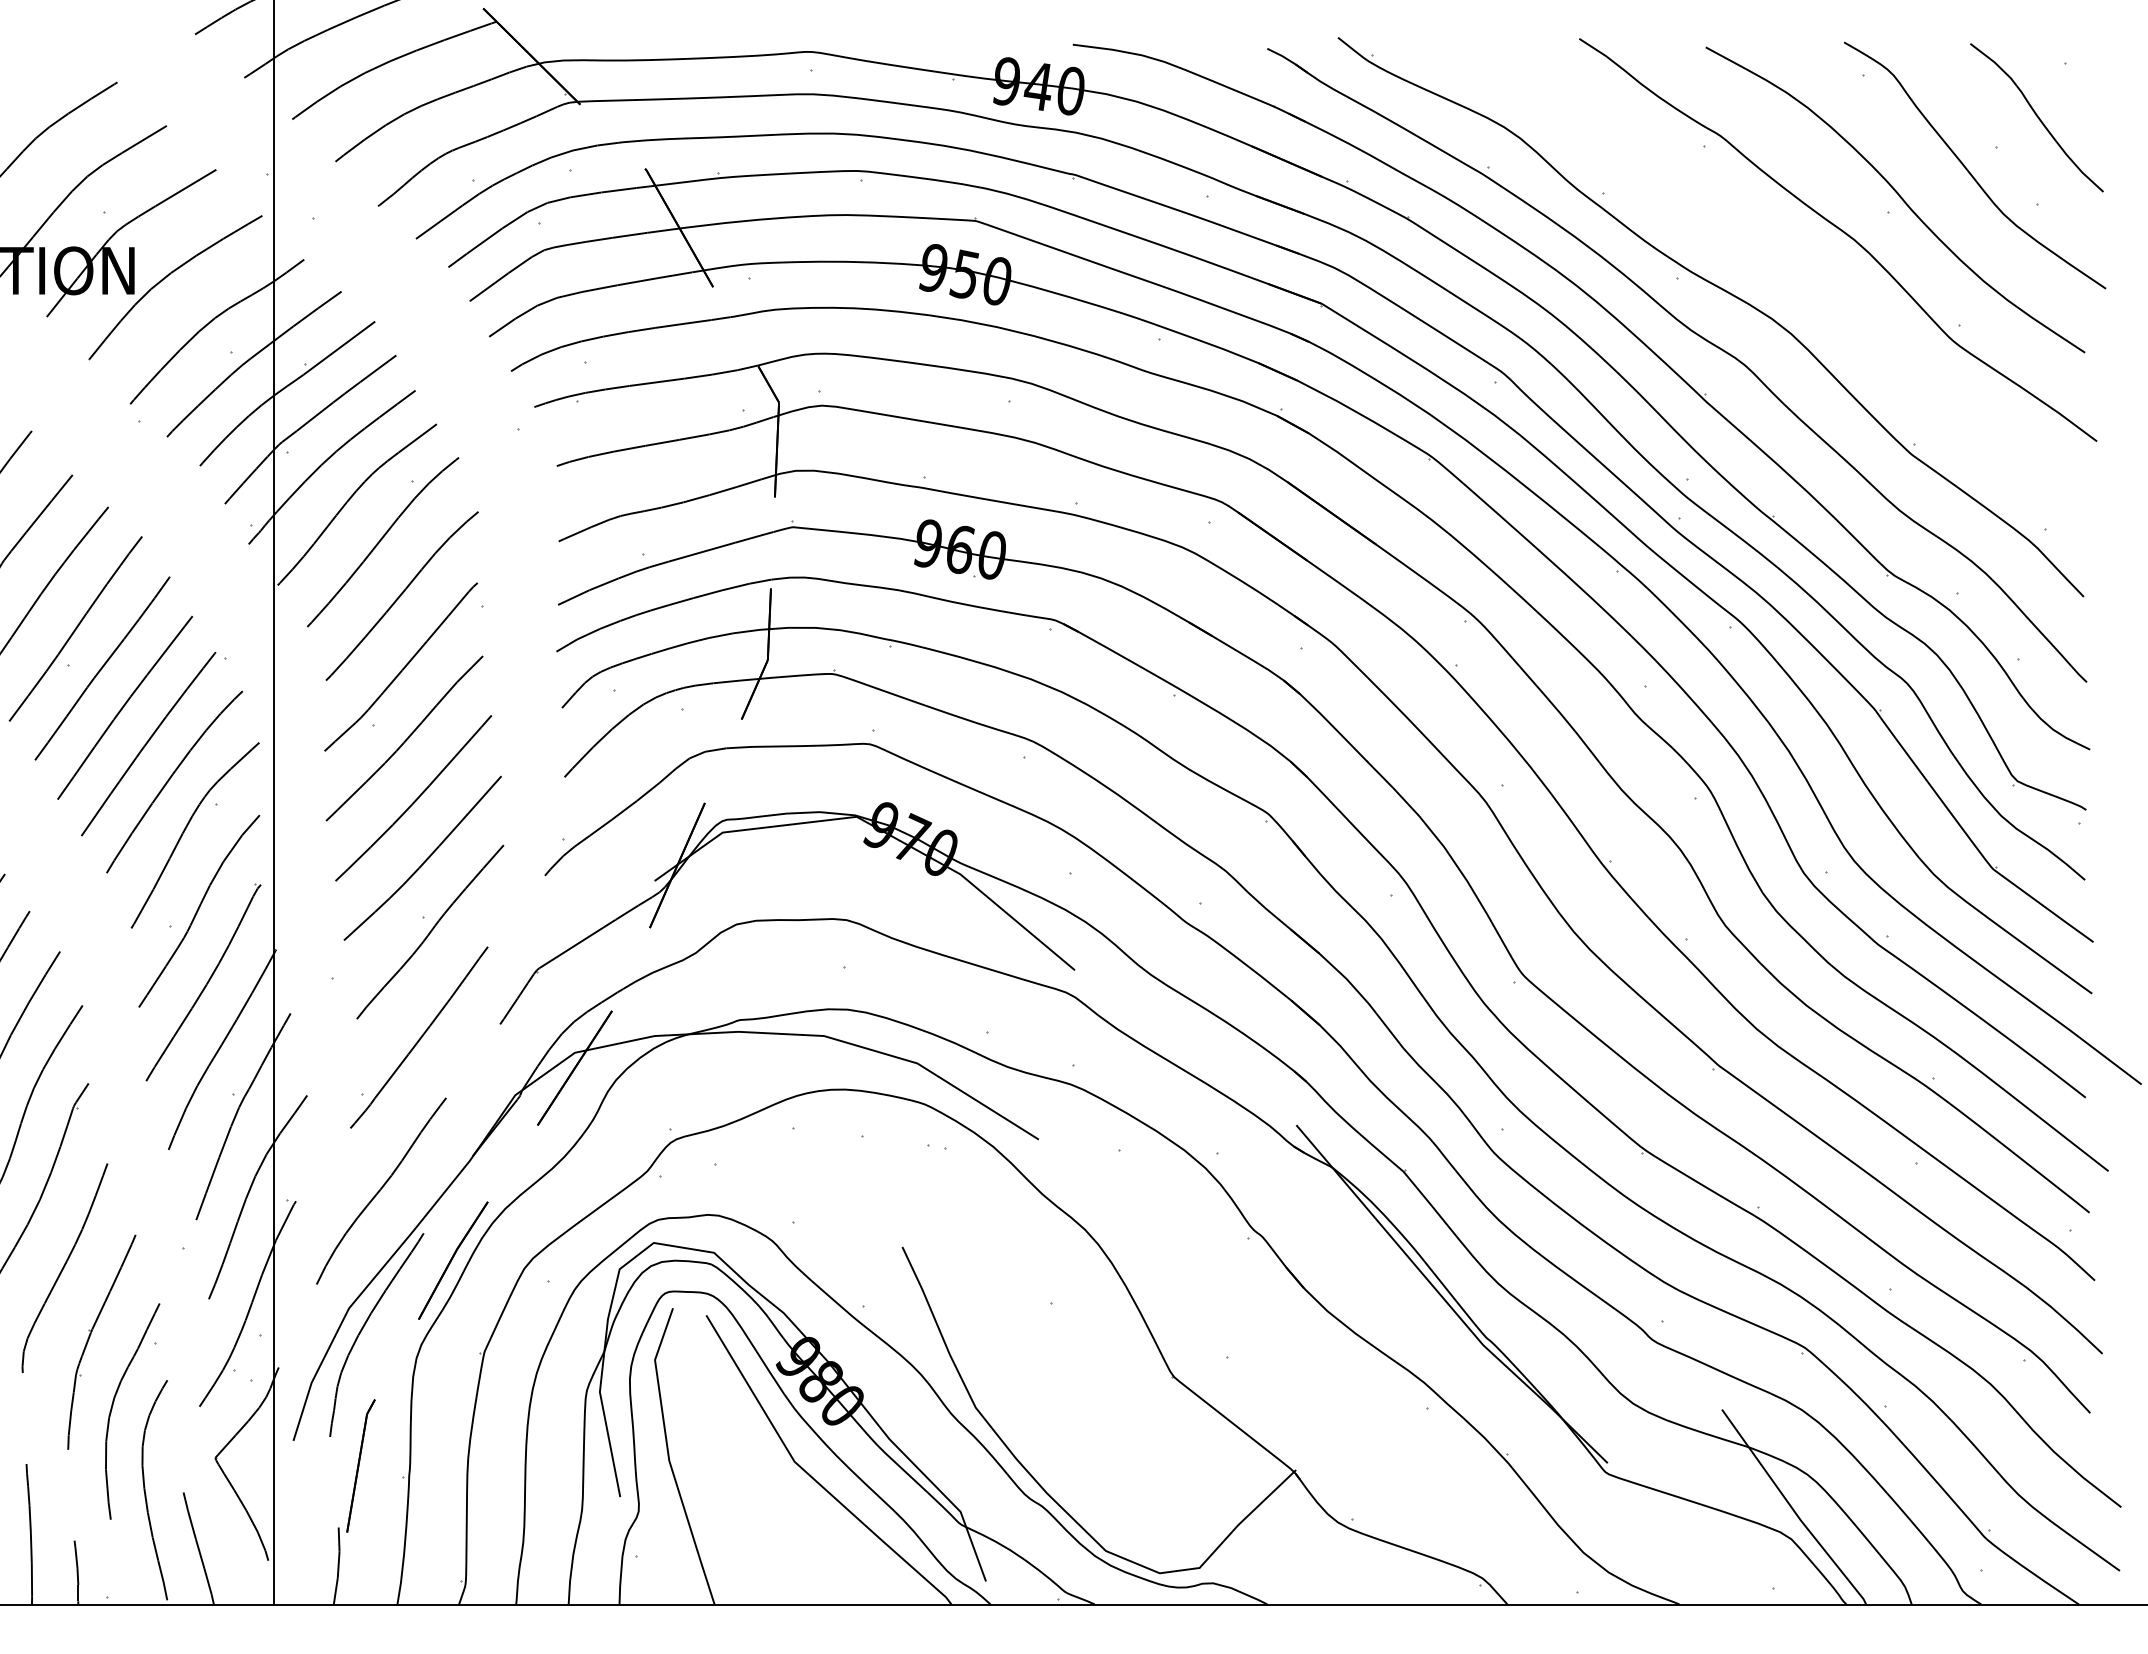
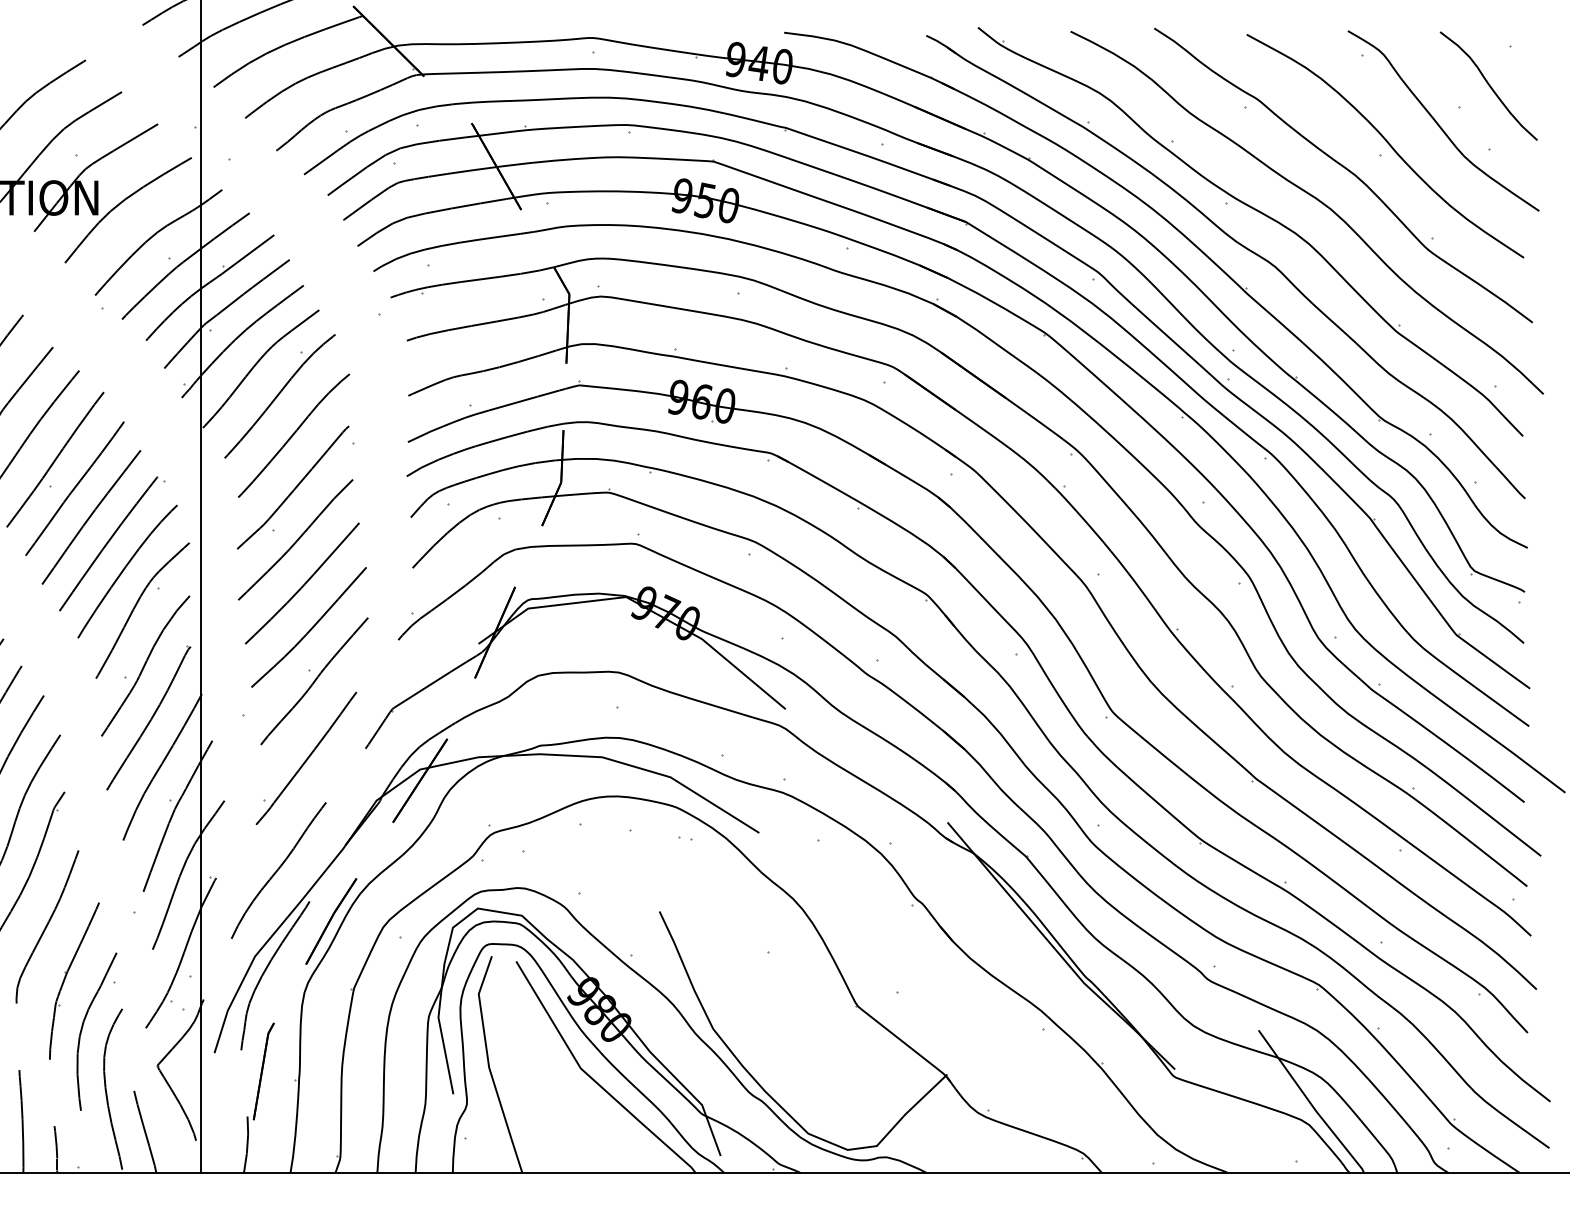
curve: (1801, 273) -> (1316, 199), added

